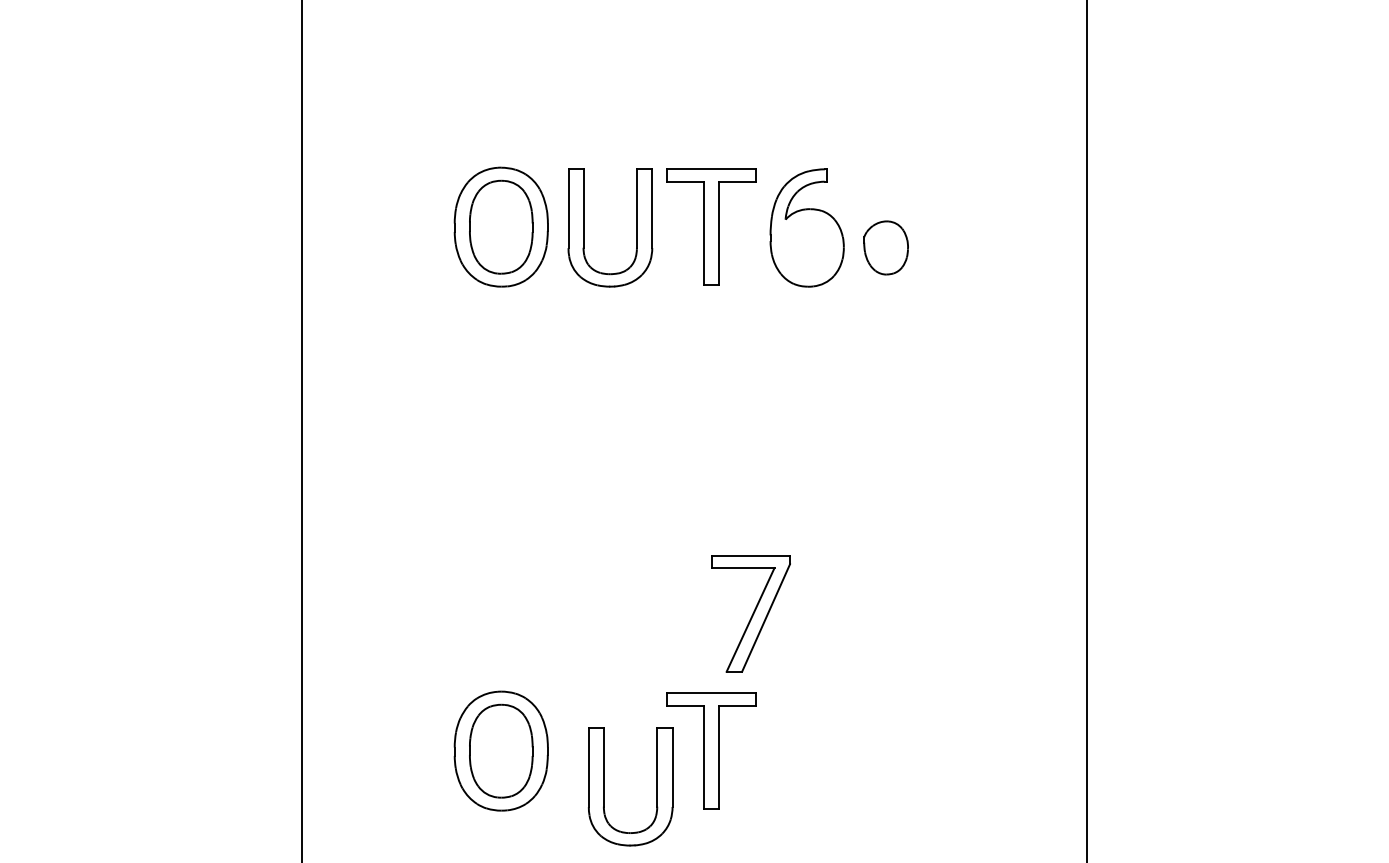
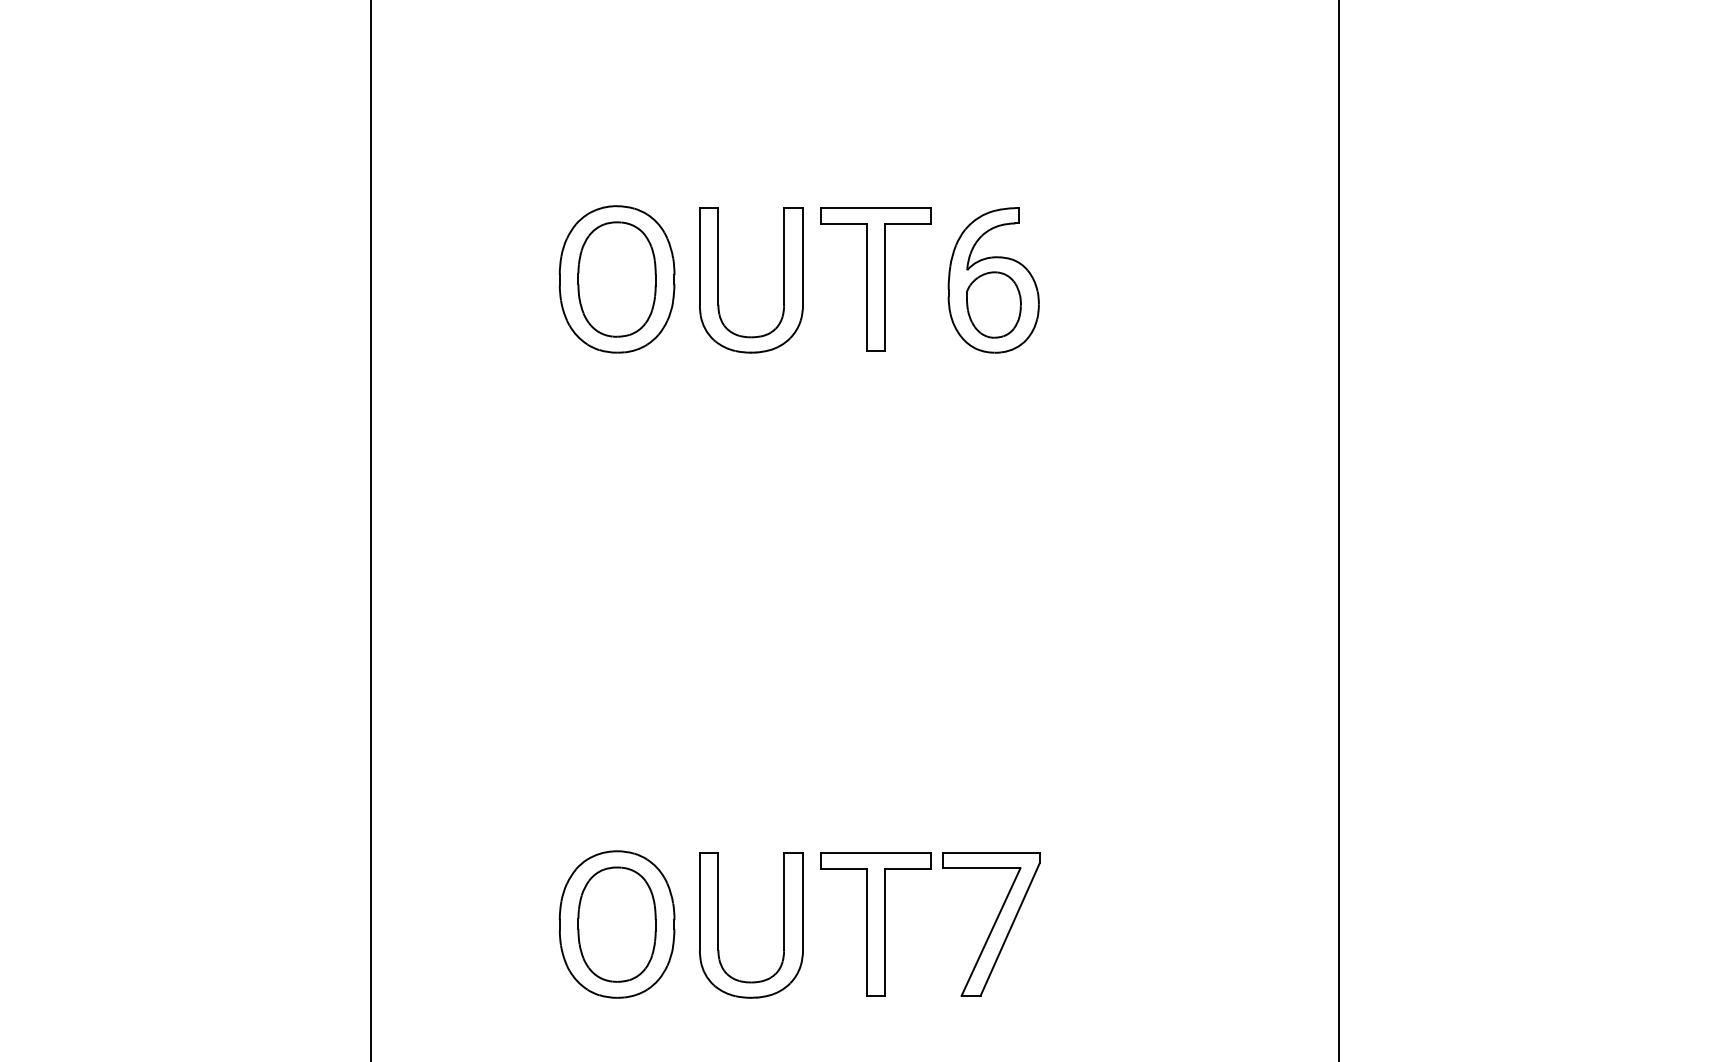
part: (885, 247) -> (993, 304), moved
part: (750, 613) -> (991, 924), moved
part: (656, 786) -> (783, 925), moved

